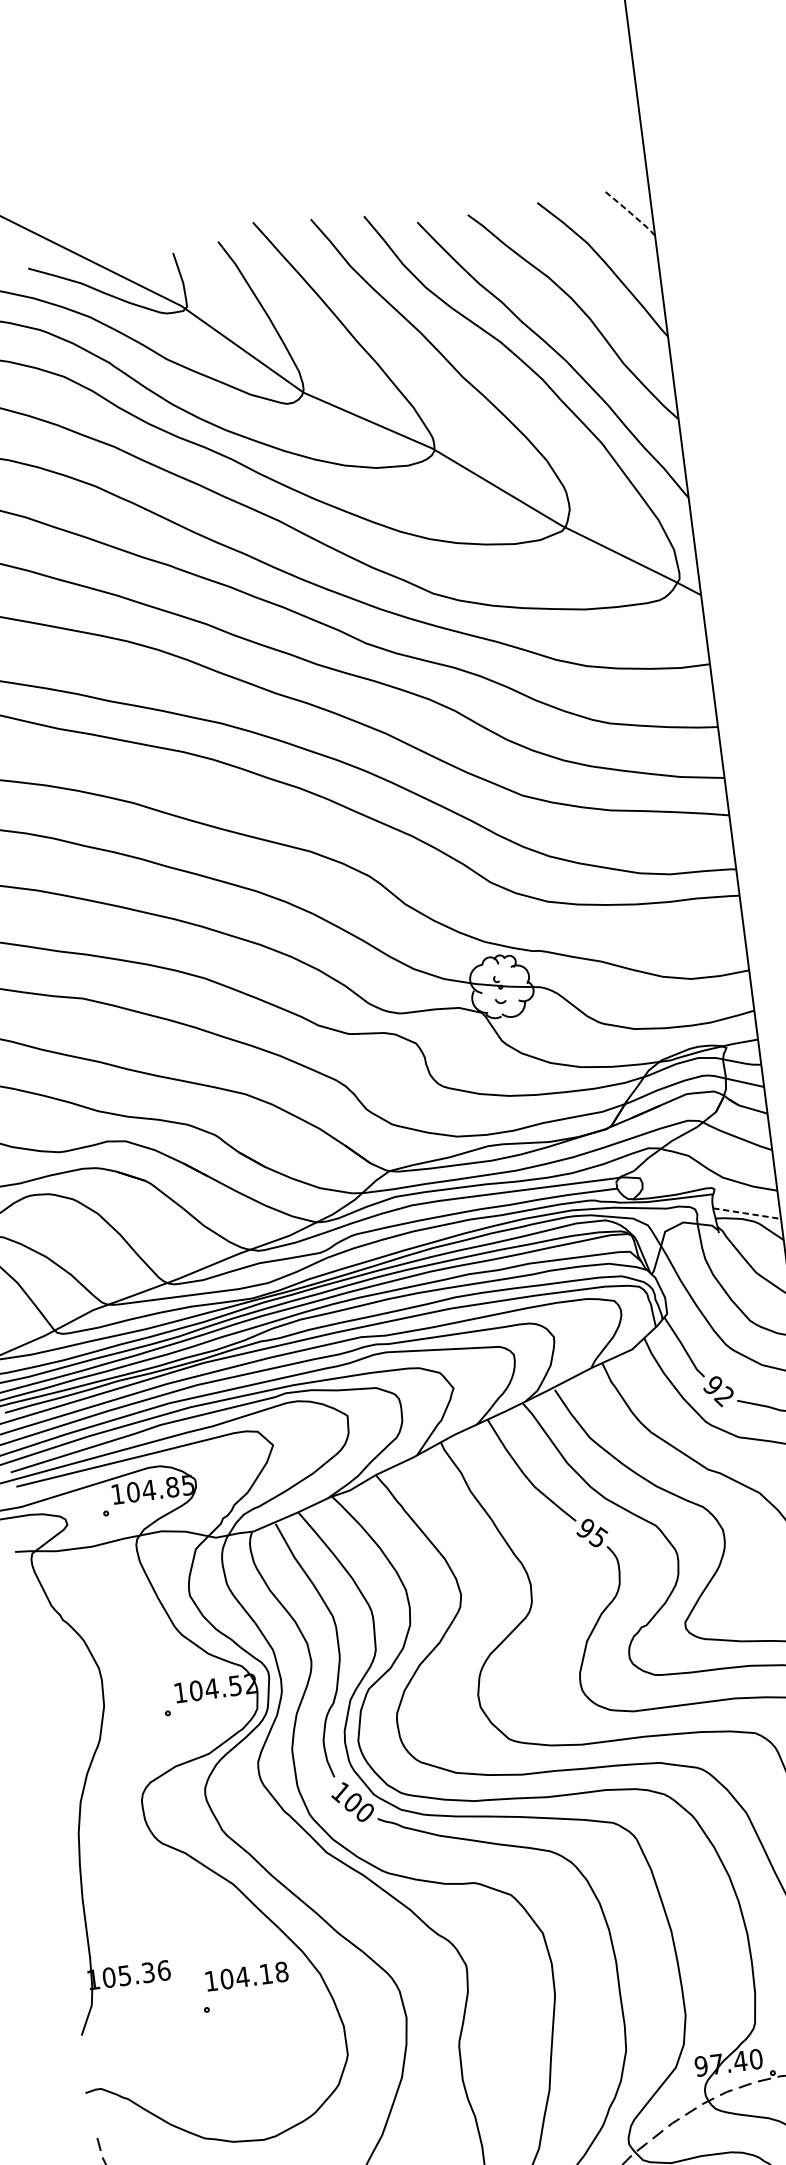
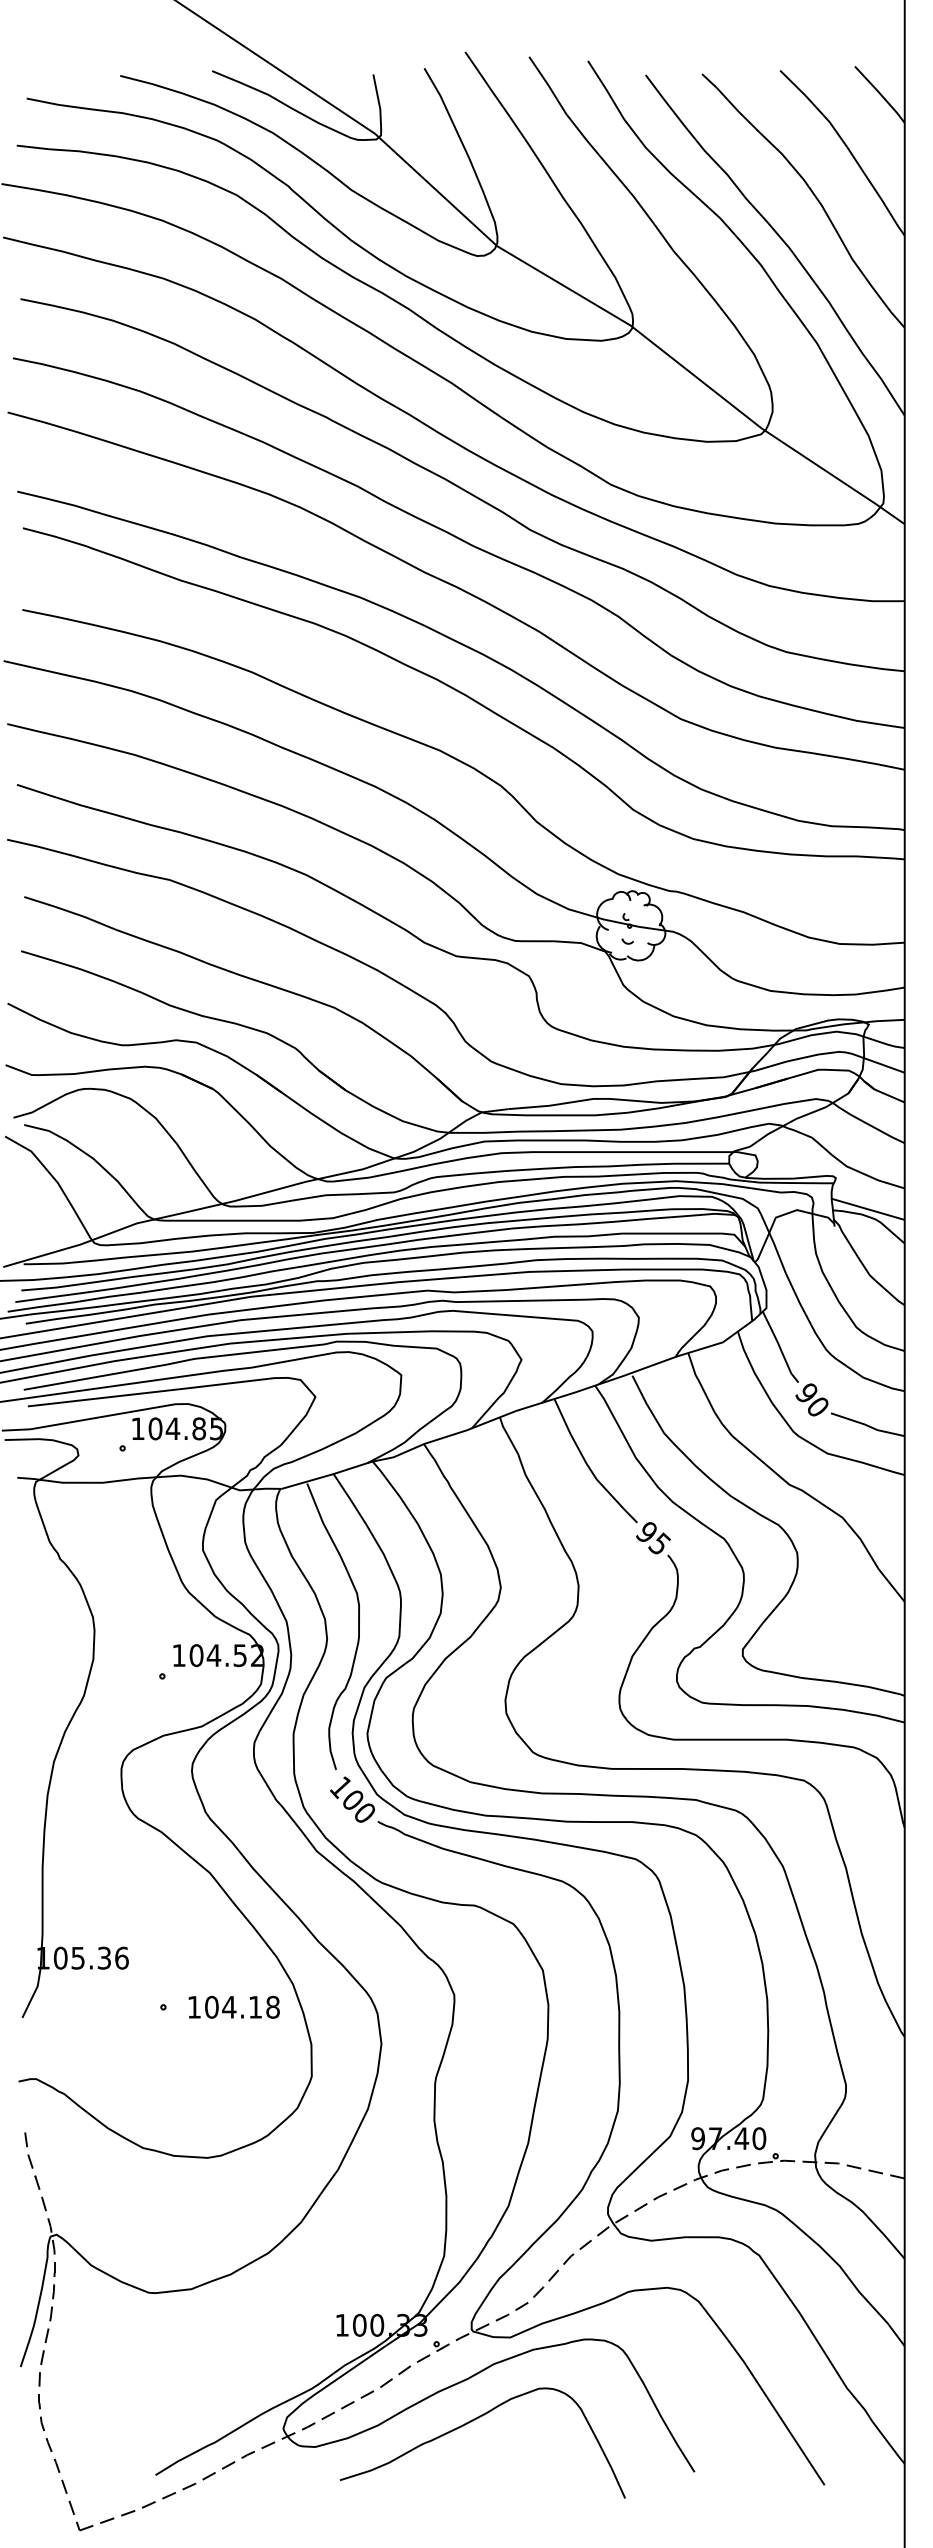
line: (629, 211) -> (880, 93), dashed -> solid
line: (746, 1213) -> (867, 1209), dashed -> solid
text: (723, 1396) -> (816, 1406), 92 -> 90
text: (246, 1975) -> (233, 2006), moved

